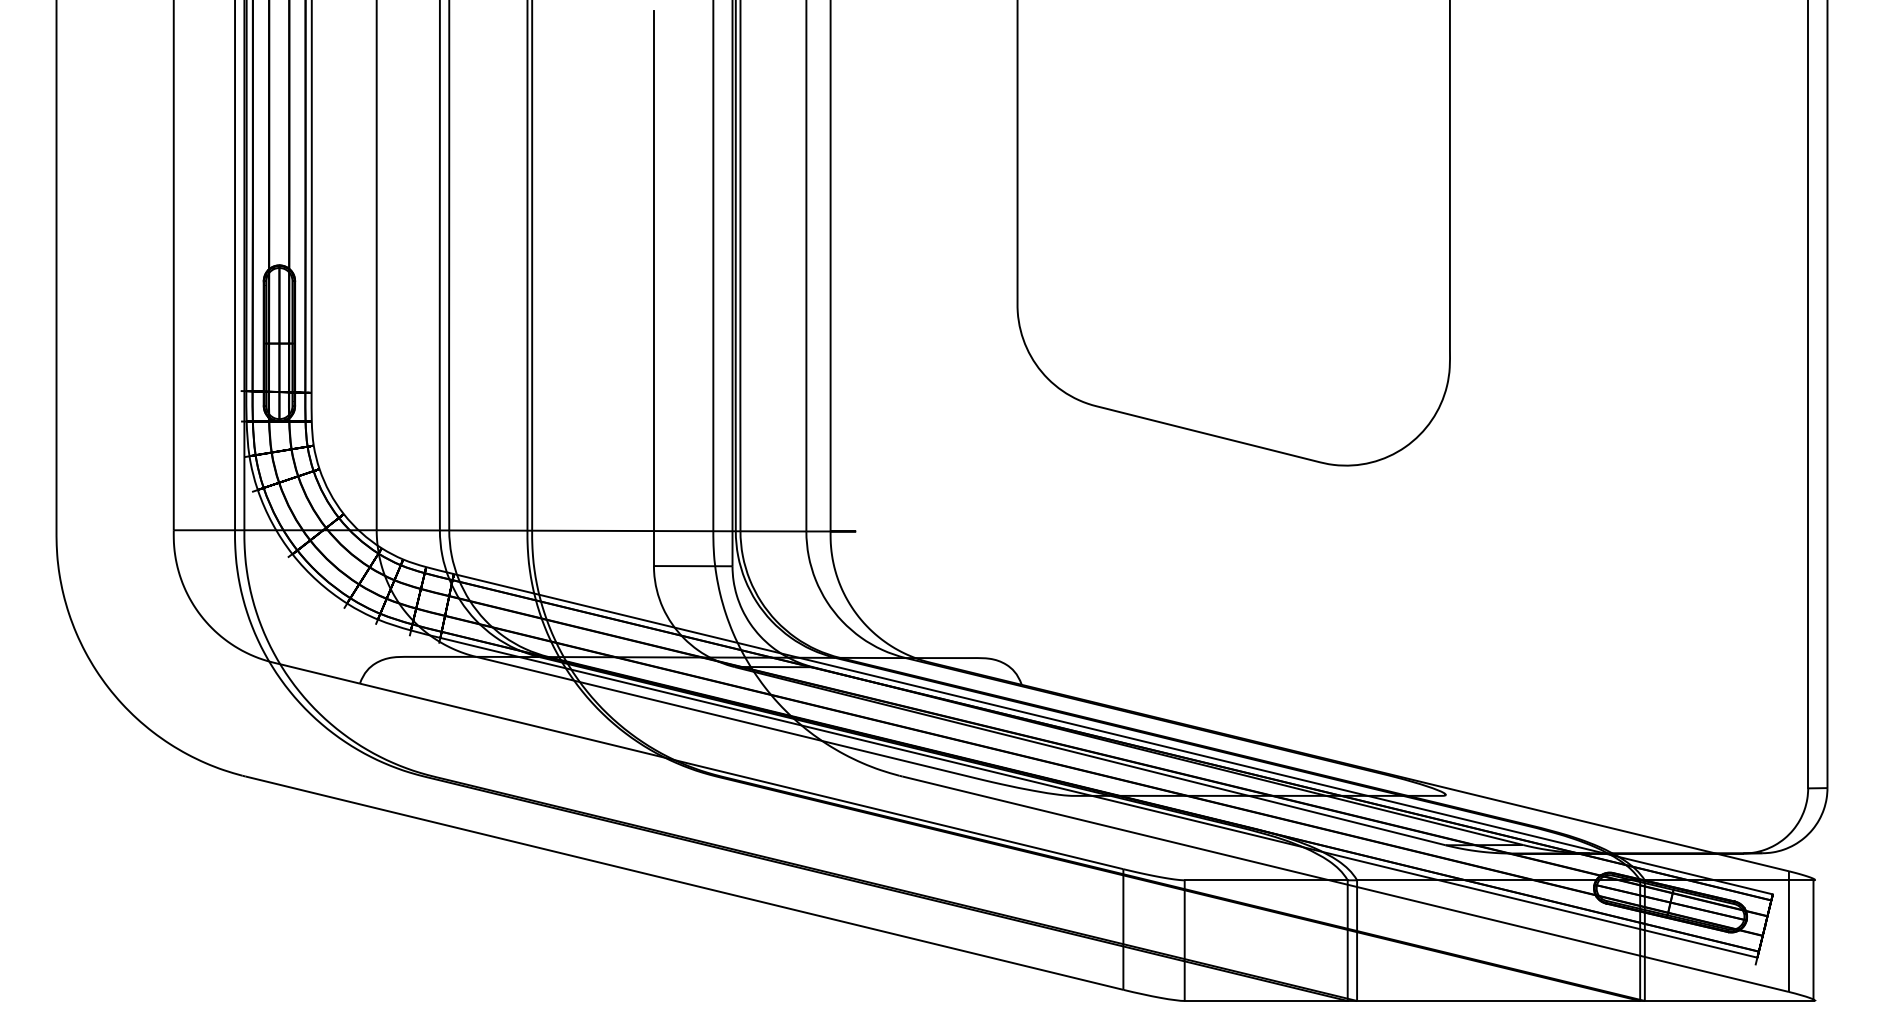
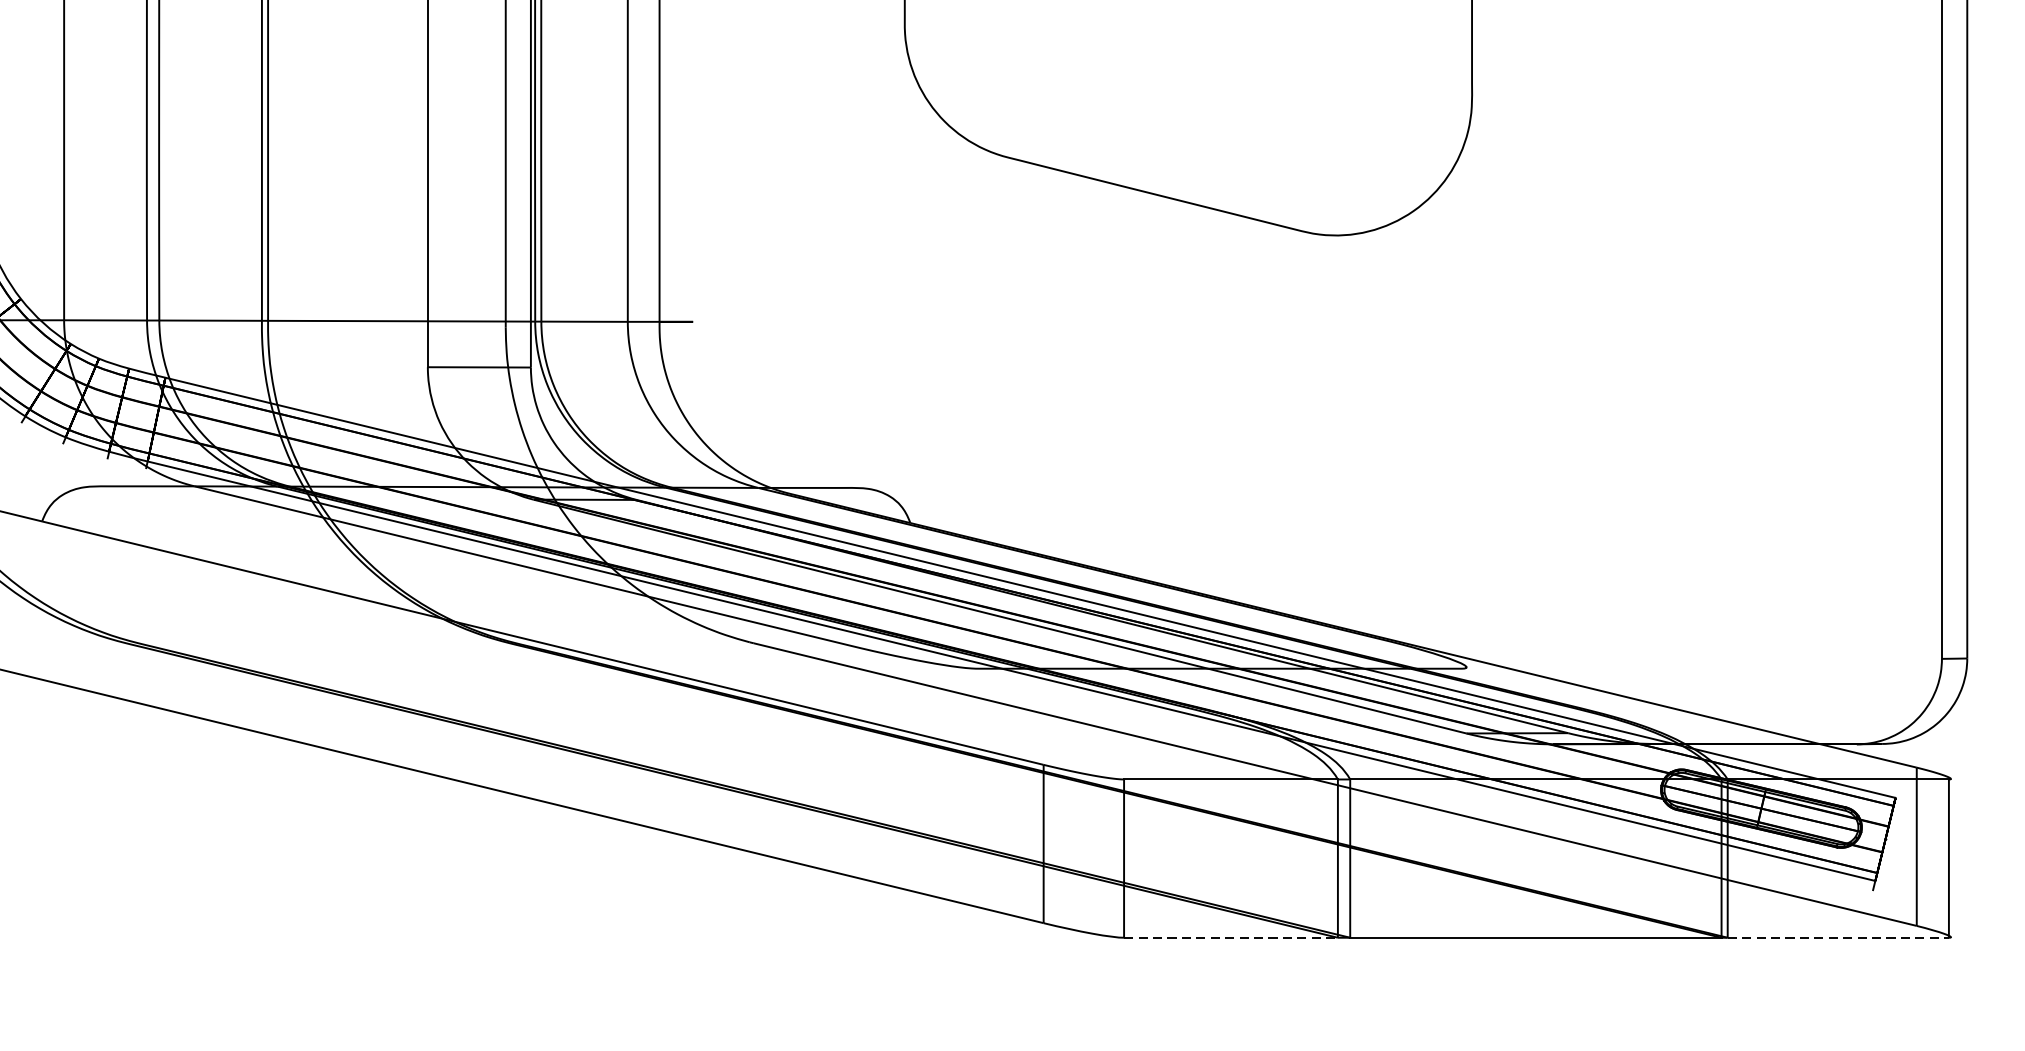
line: (1266, 1000) -> (1231, 937), solid -> dashed
line: (1729, 1000) -> (1838, 937), solid -> dashed

